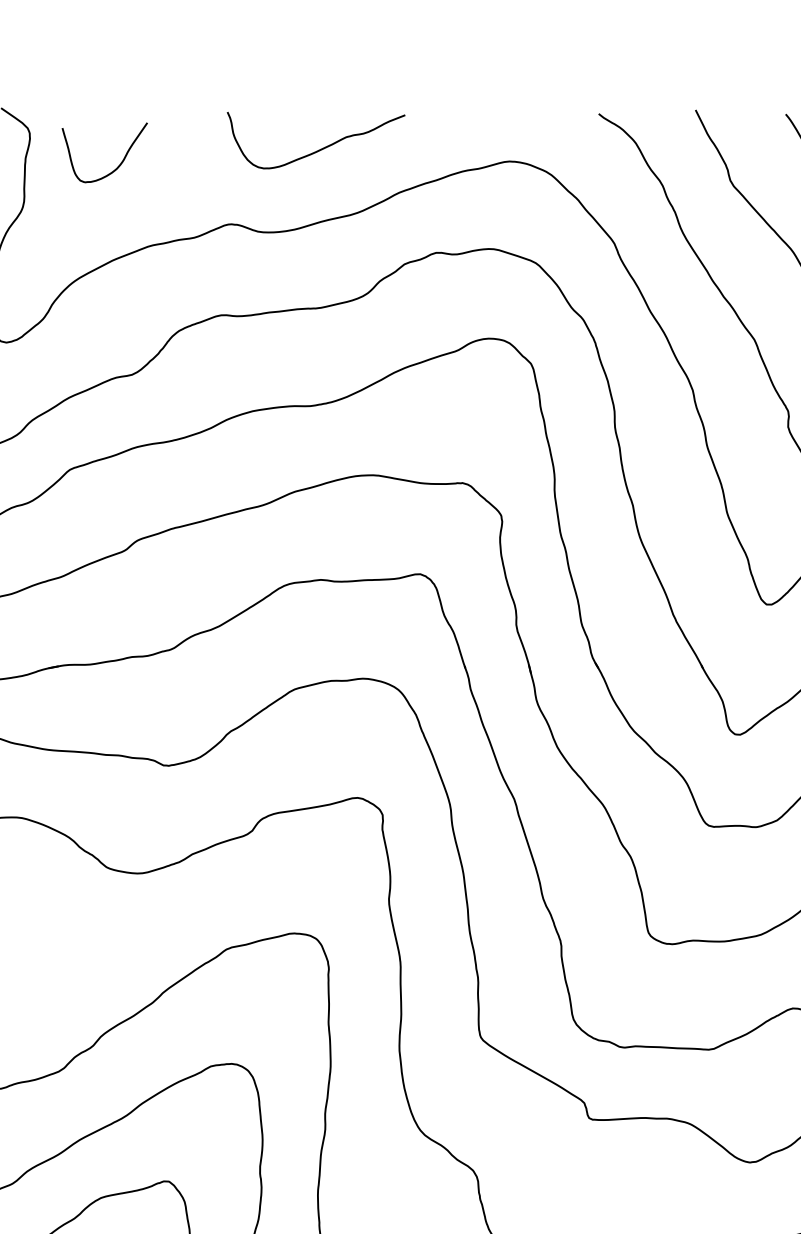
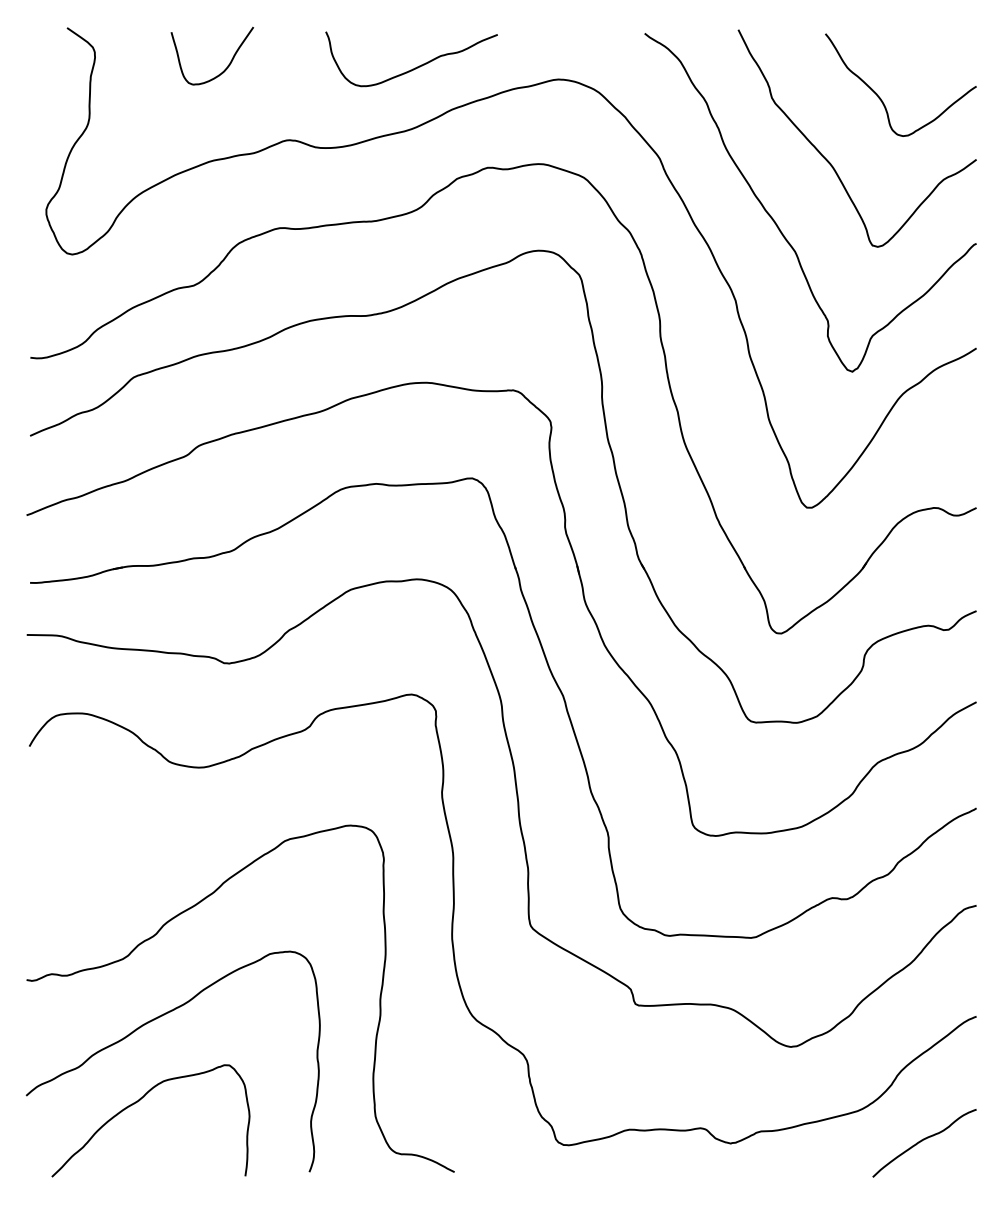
curve: (320, 149) -> (415, 67), moved
curve: (120, 162) -> (227, 65), moved

